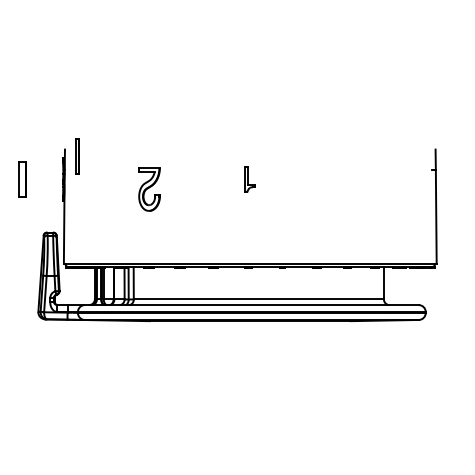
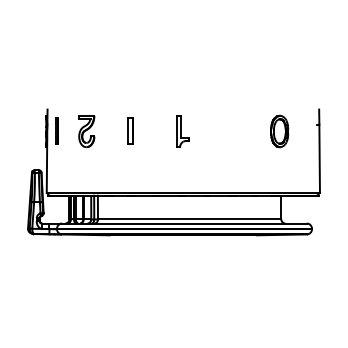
line: (76, 156) -> (56, 131), moved
part: (22, 179) -> (130, 131), moved
part: (249, 179) -> (182, 131), size x1.67
part: (381, 179) -> (279, 131), added
part: (149, 189) -> (86, 131), moved

